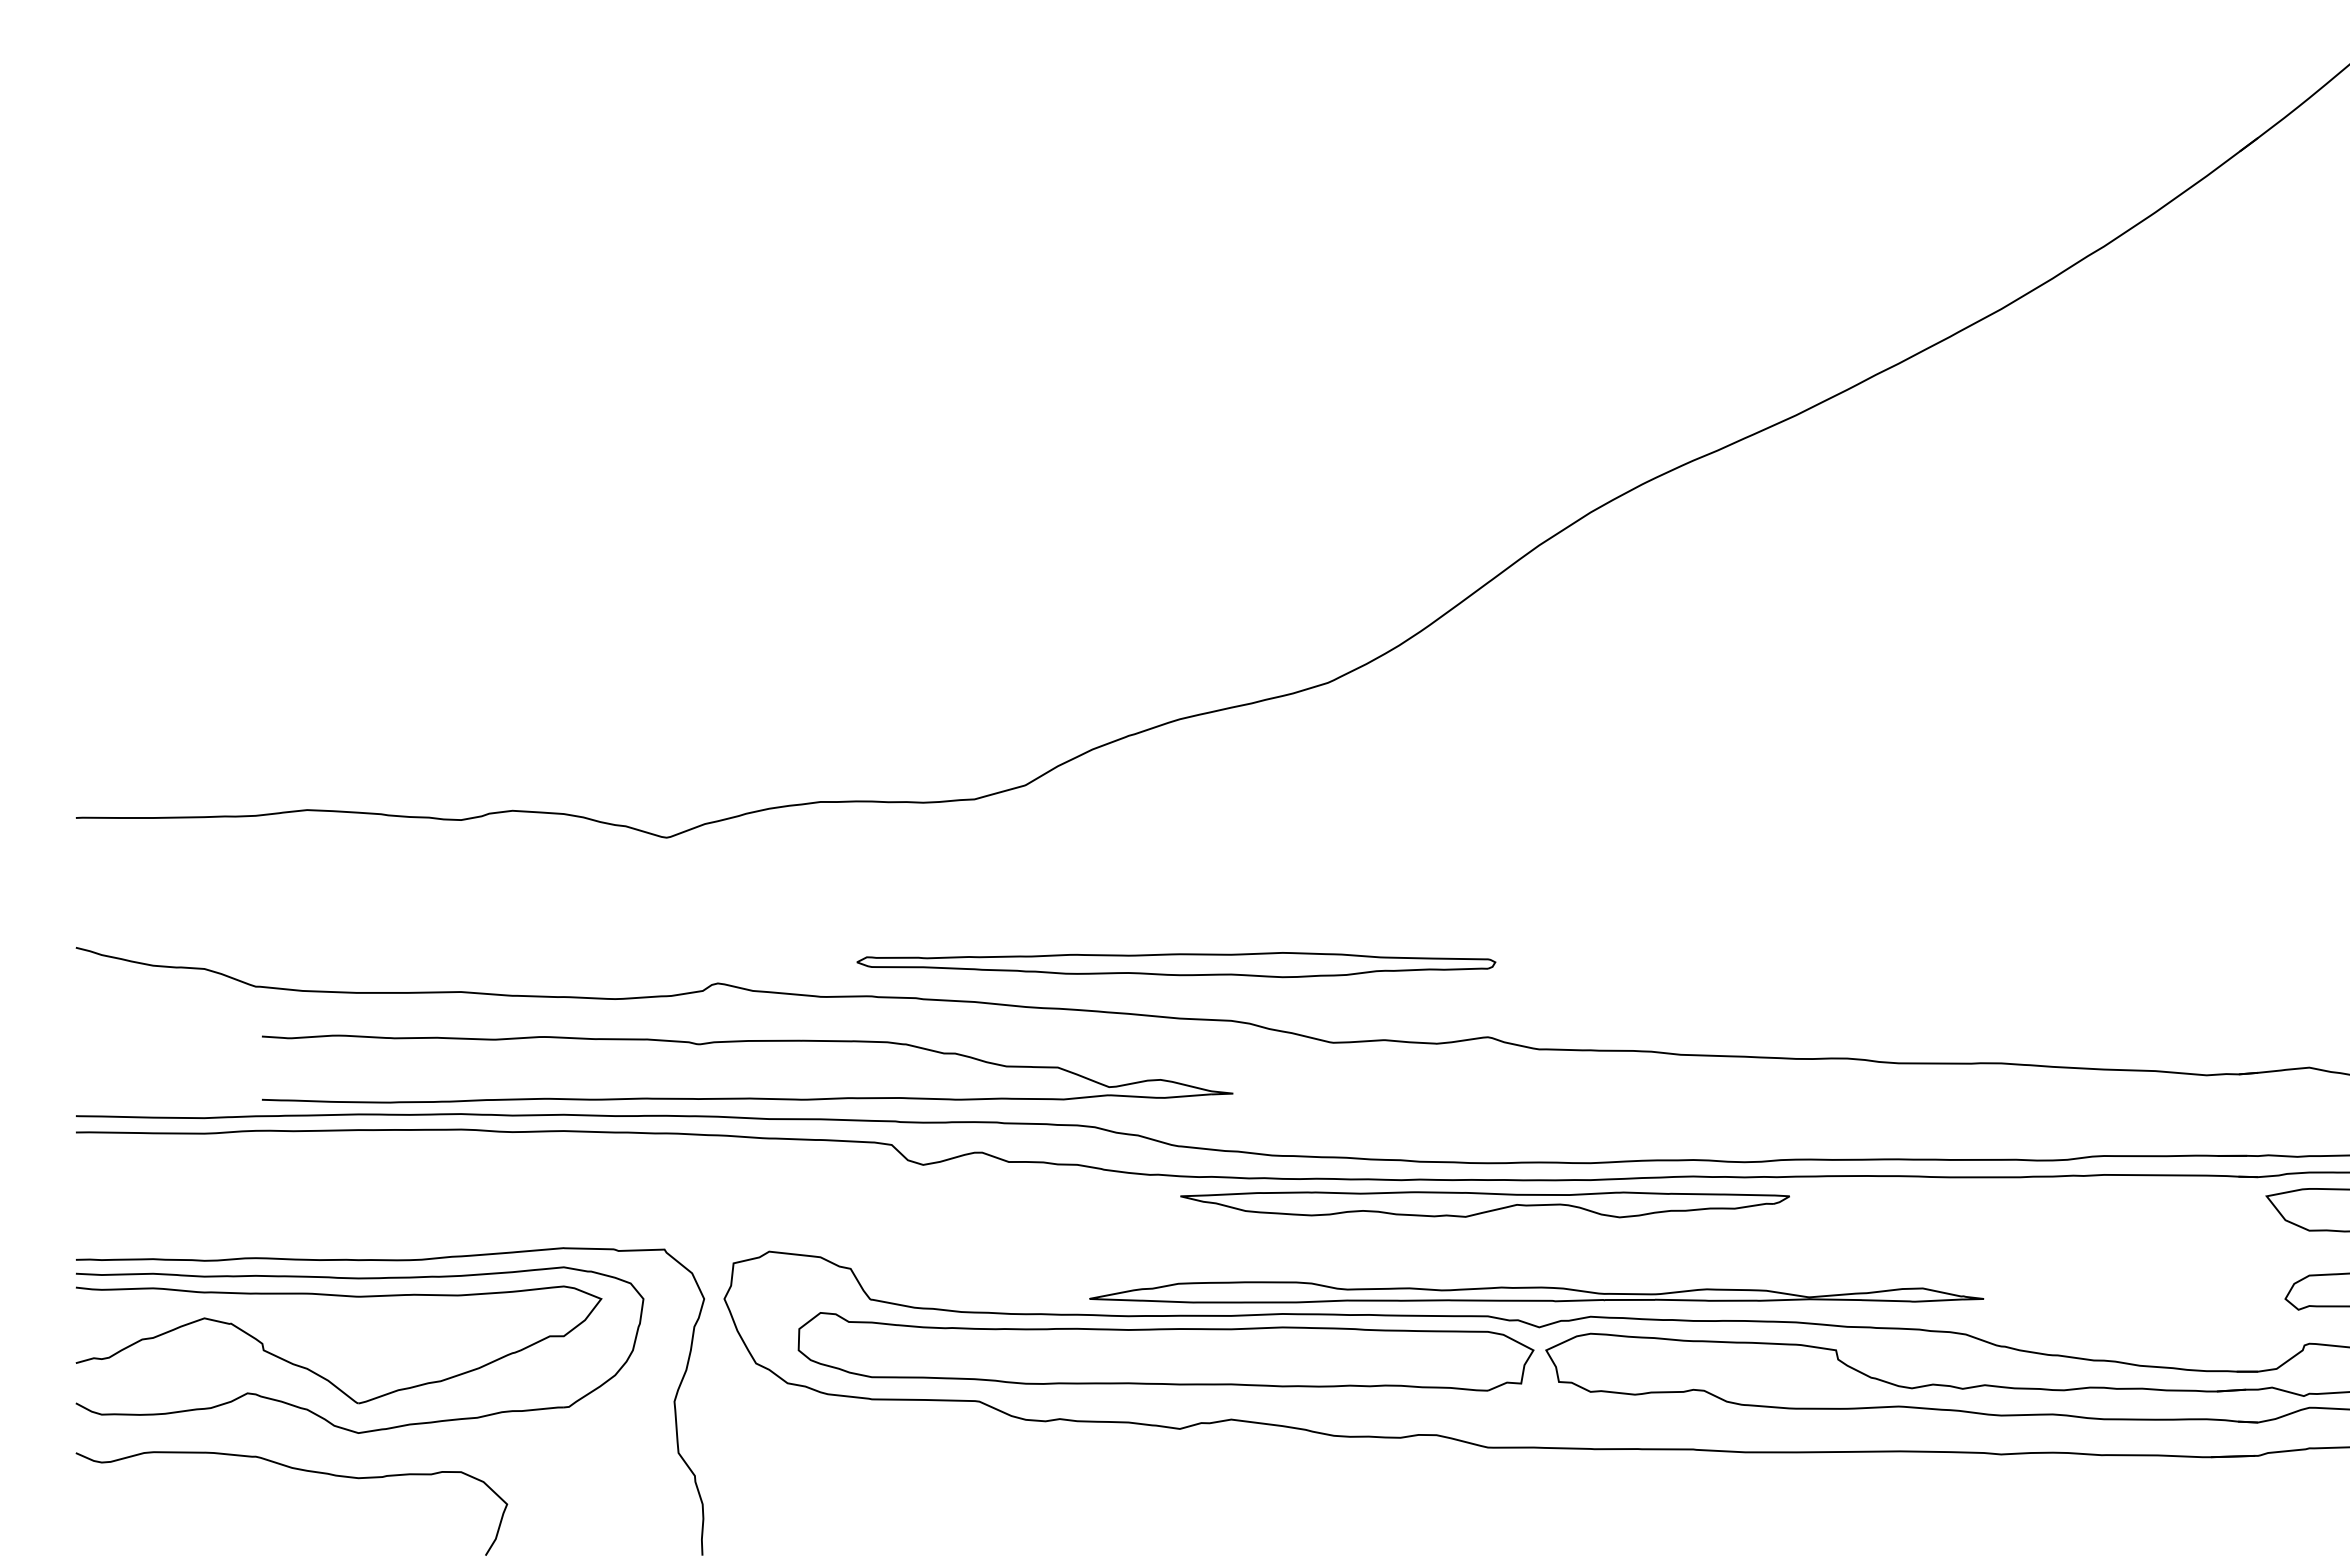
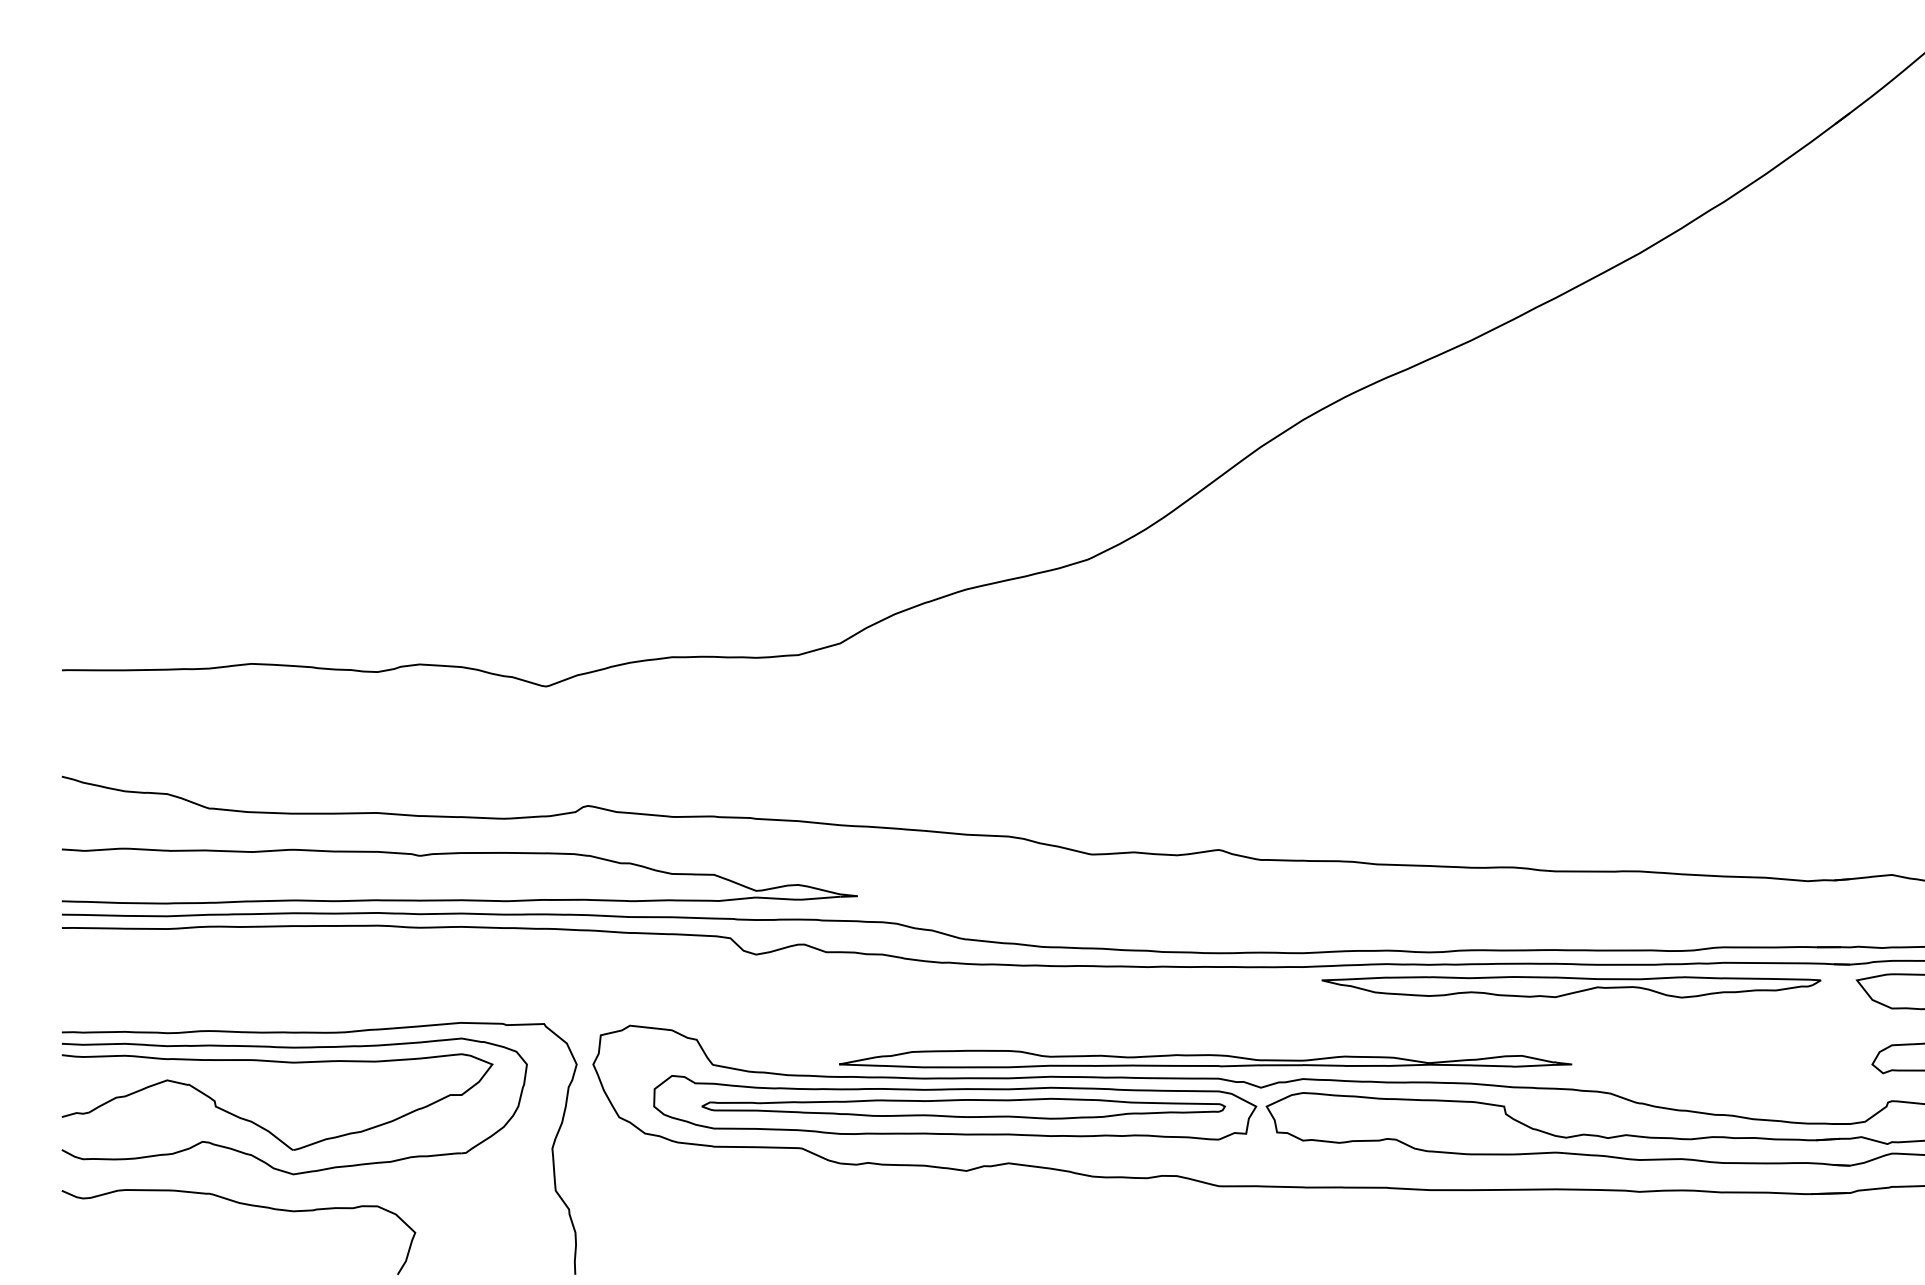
part: (1176, 965) -> (963, 1109), moved
part: (742, 1042) -> (455, 854), moved
part: (1484, 1204) -> (1570, 987), moved
part: (1536, 1292) -> (1205, 1059), moved

